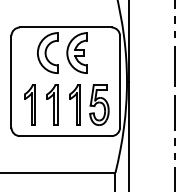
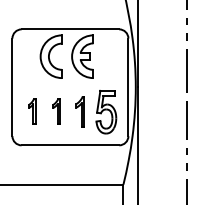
part: (29, 104) -> (31, 111), size x0.6
part: (52, 104) -> (56, 111), size x0.6
part: (75, 104) -> (80, 111), size x0.7

